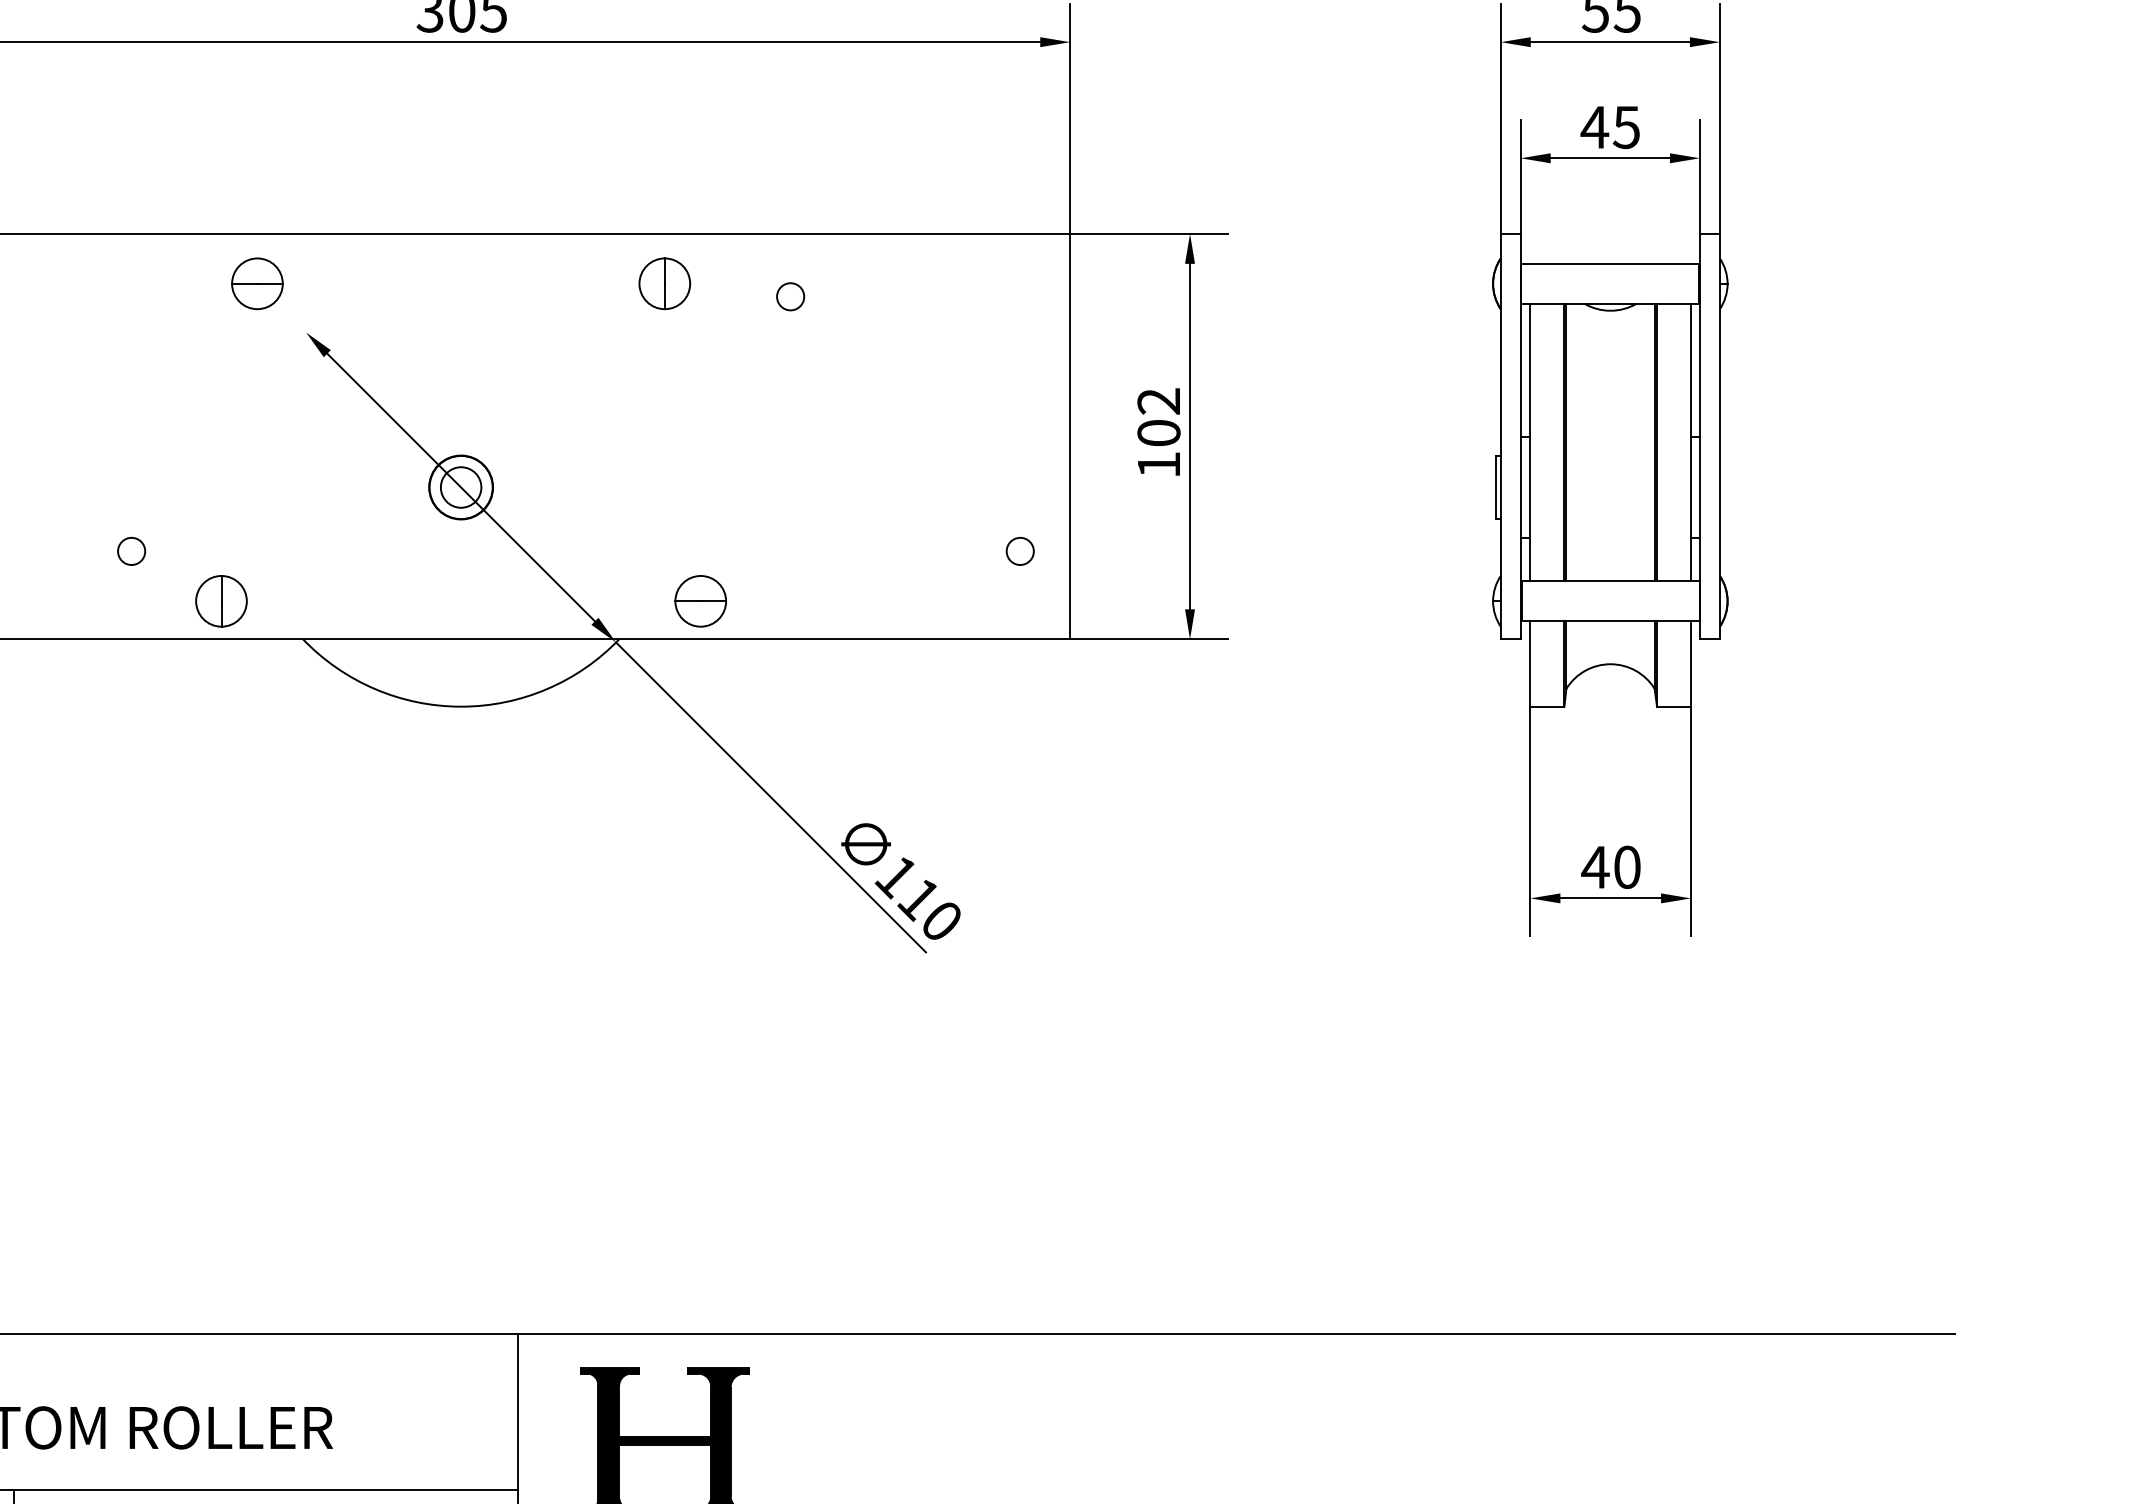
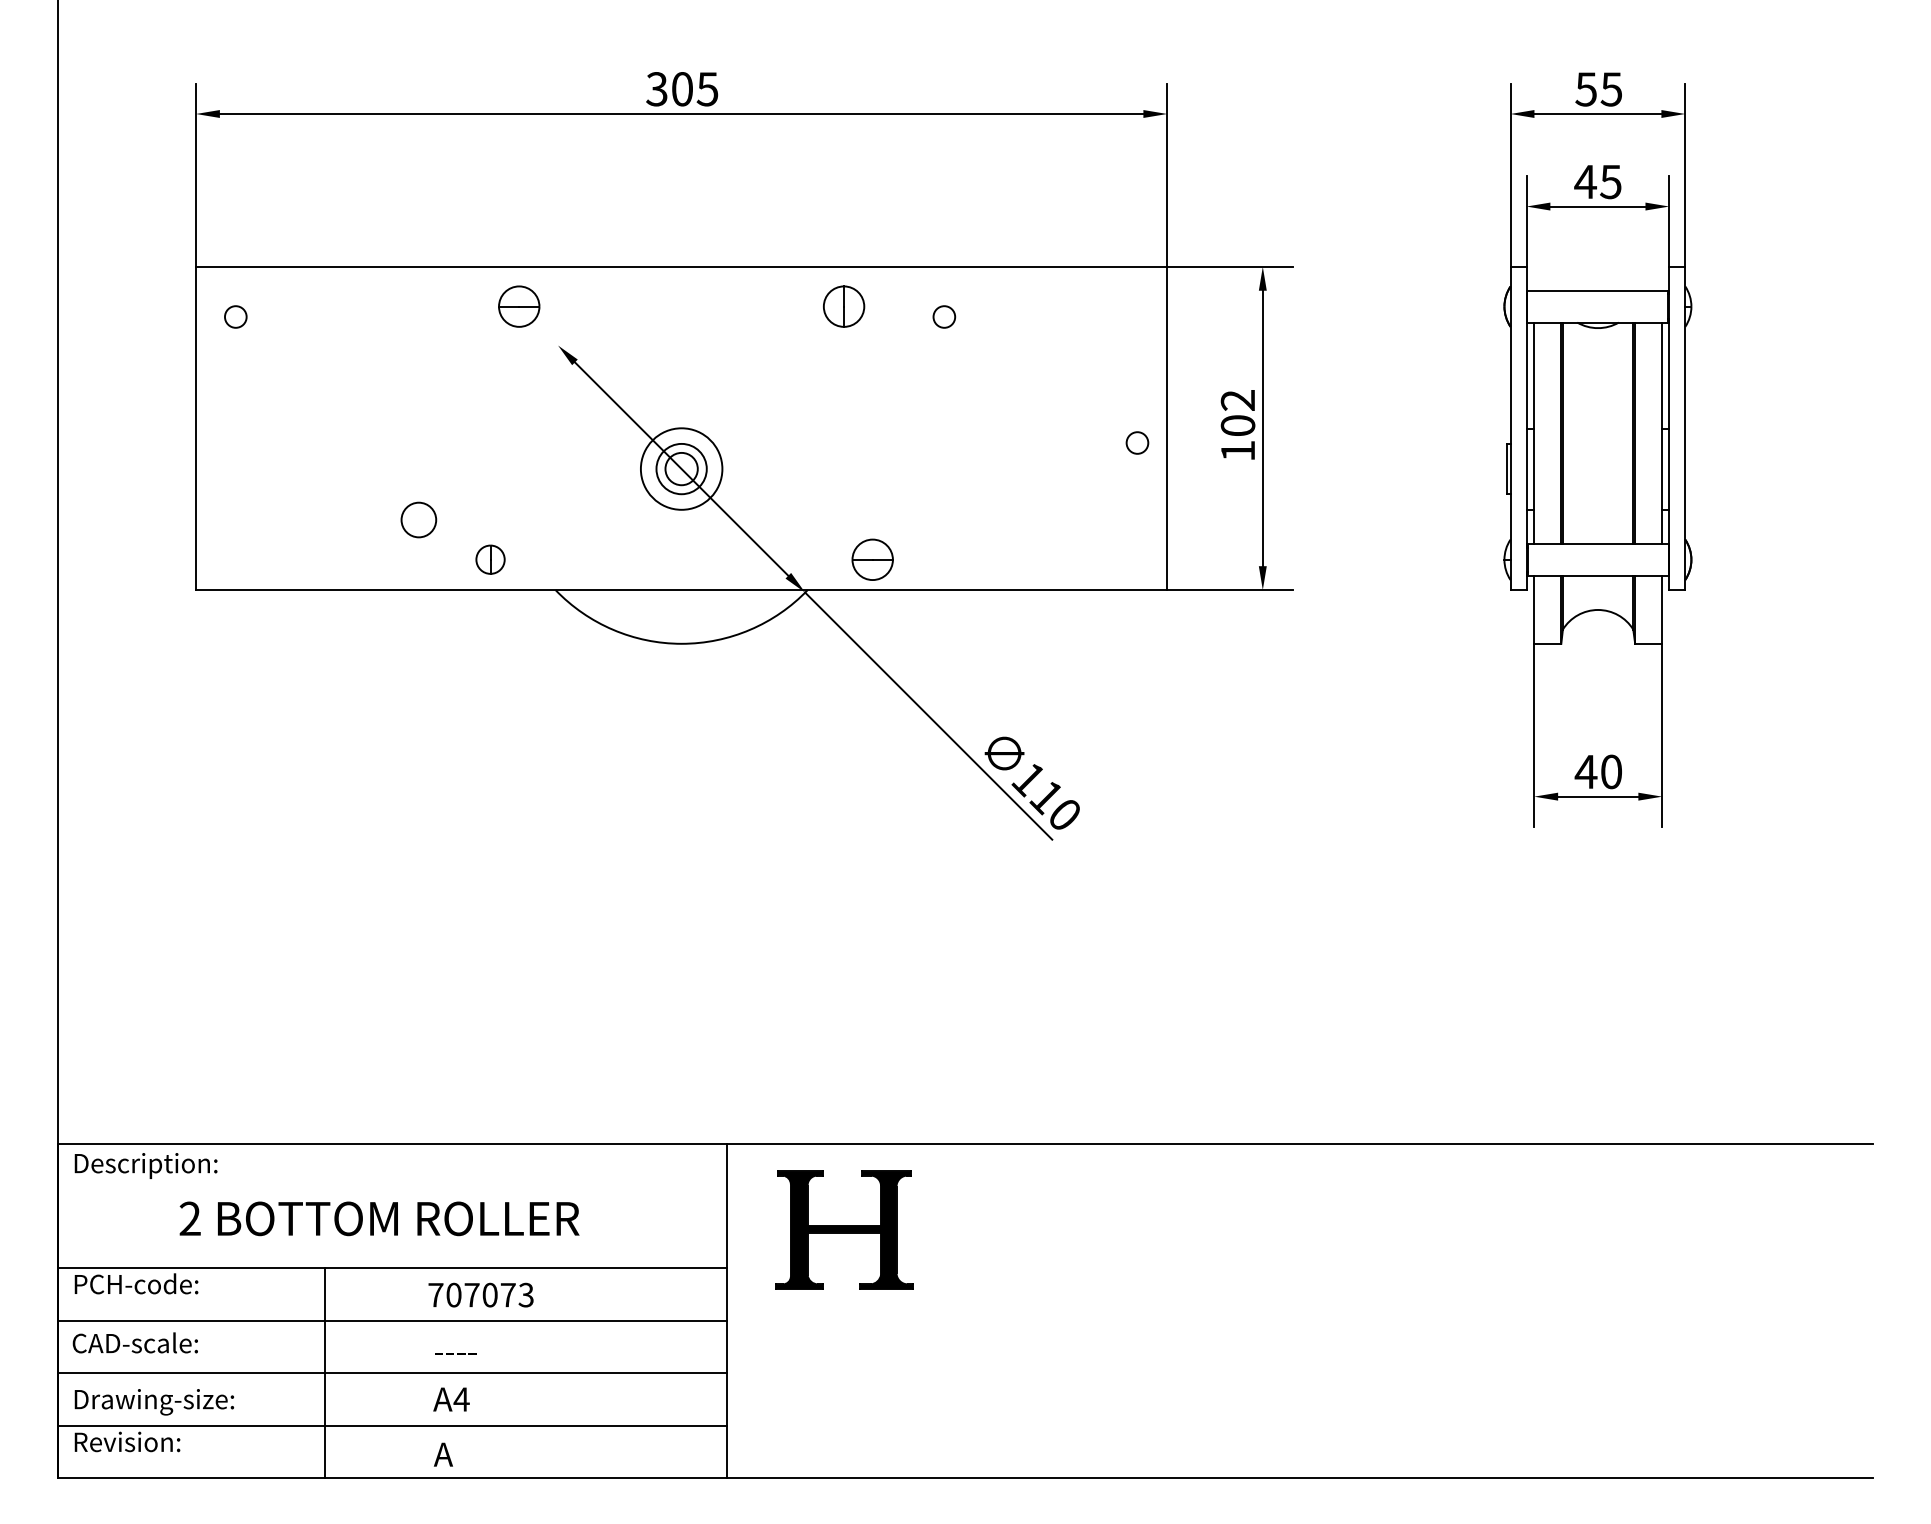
circle: (460, 486) -> (681, 468), size x1.6
circle: (131, 550) -> (418, 519), size x1.6
circle: (1020, 550) -> (1137, 442), moved
part: (221, 600) -> (490, 559), size x0.7

